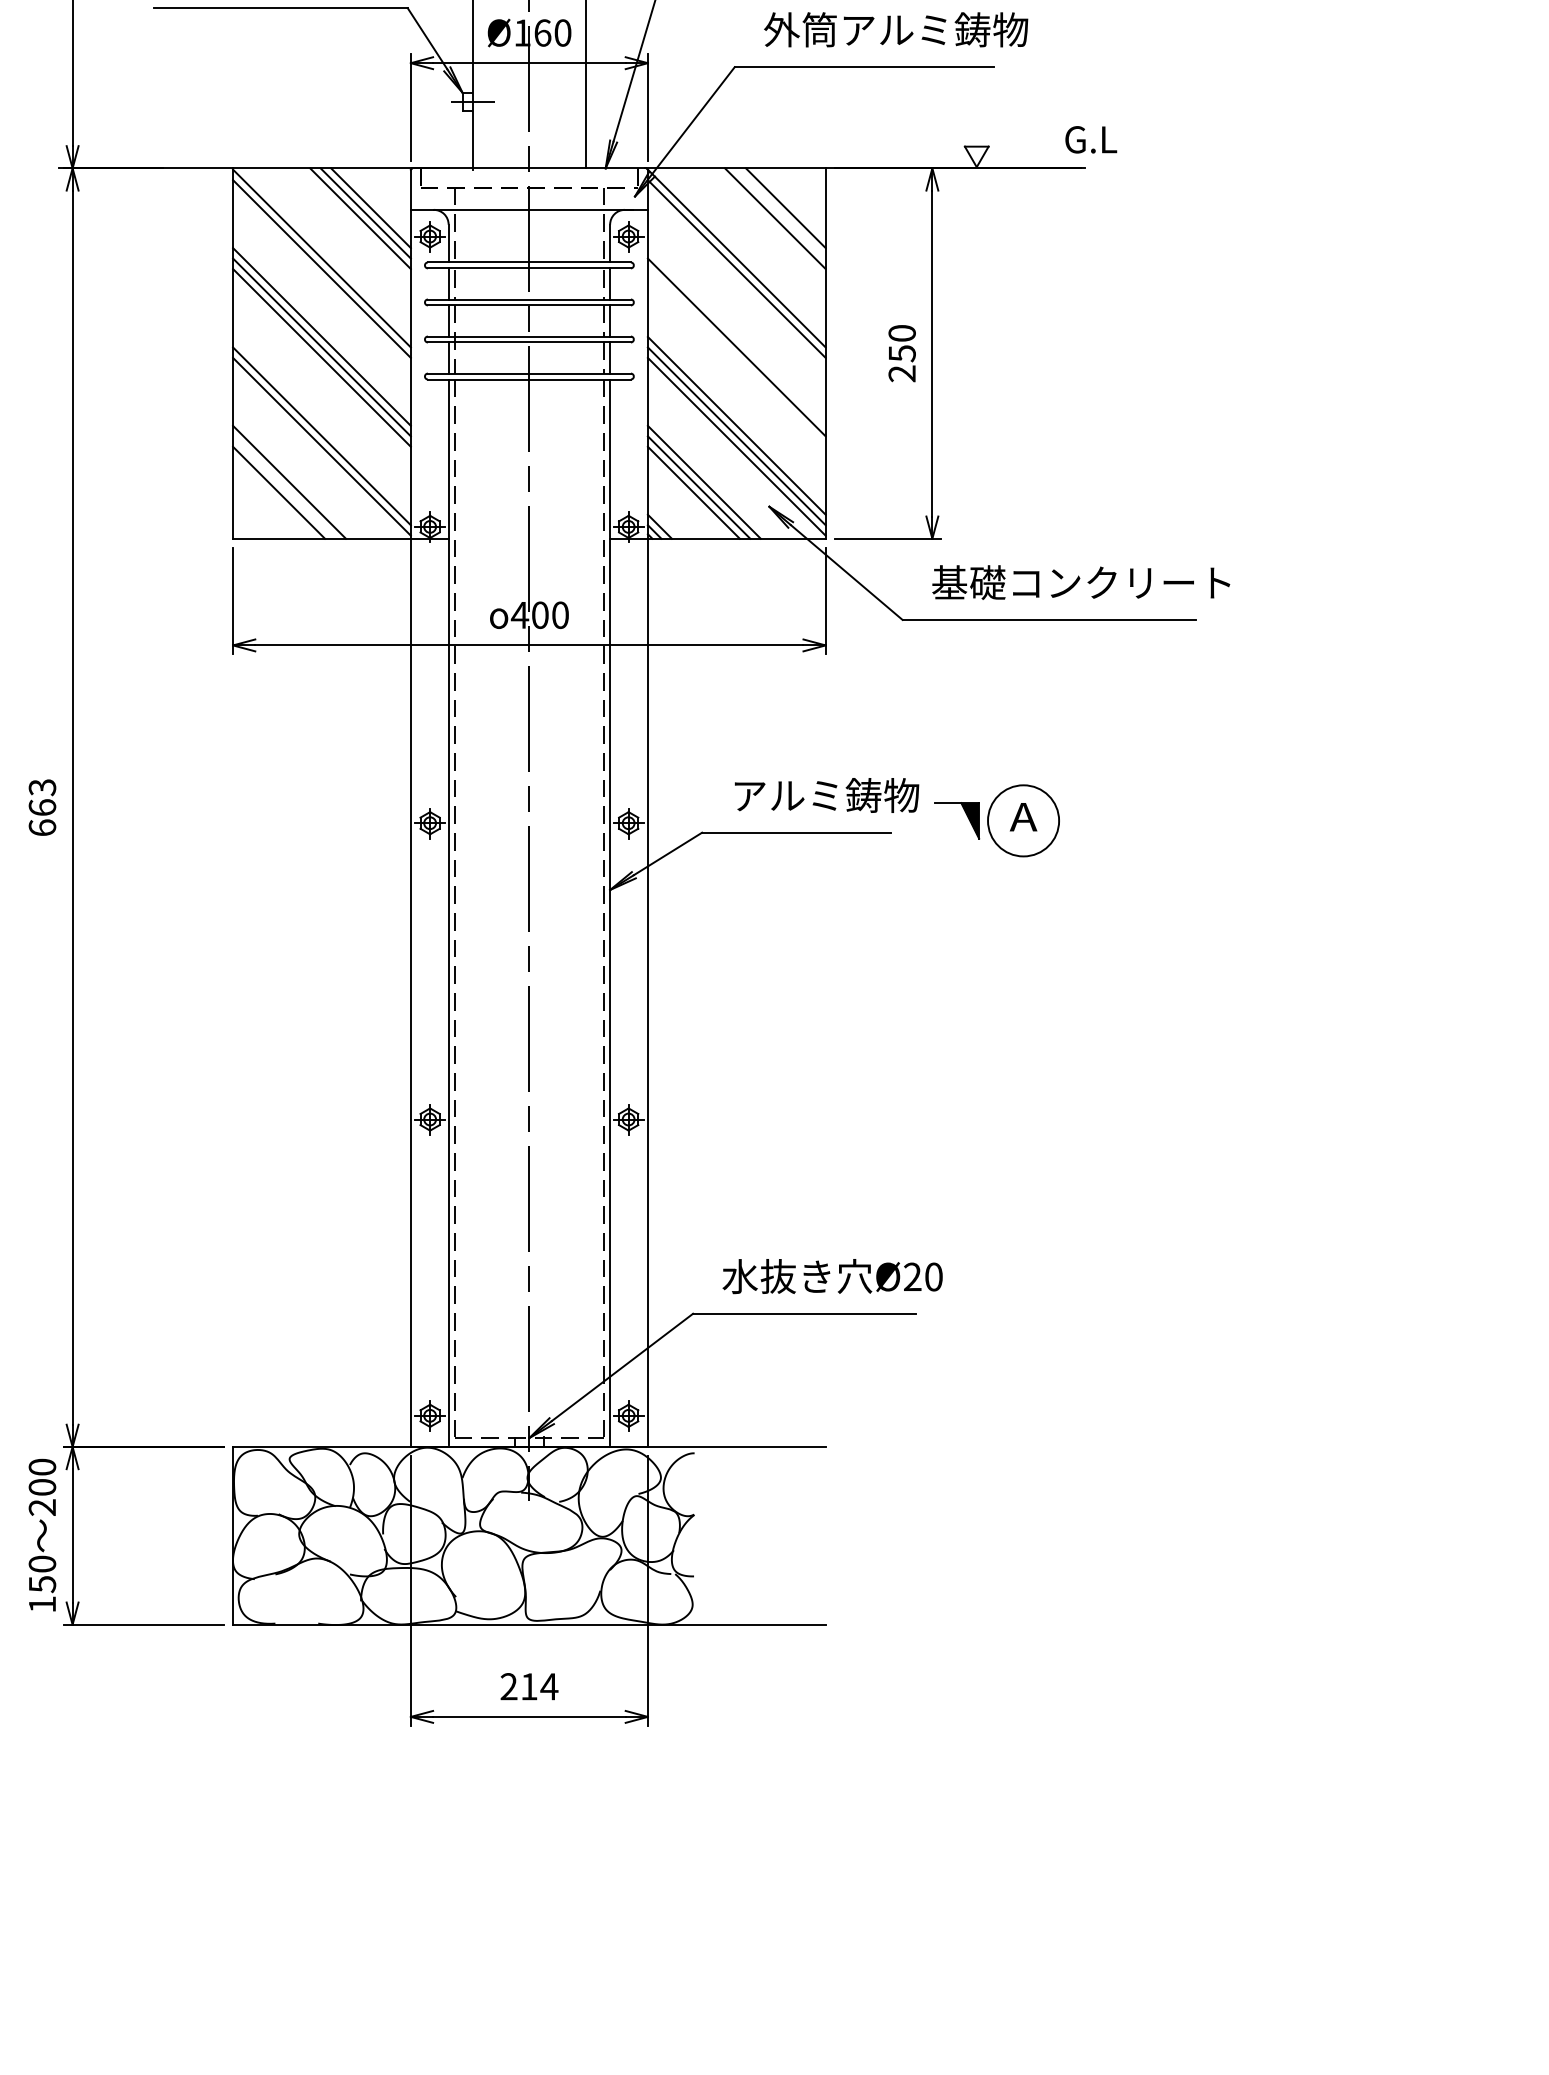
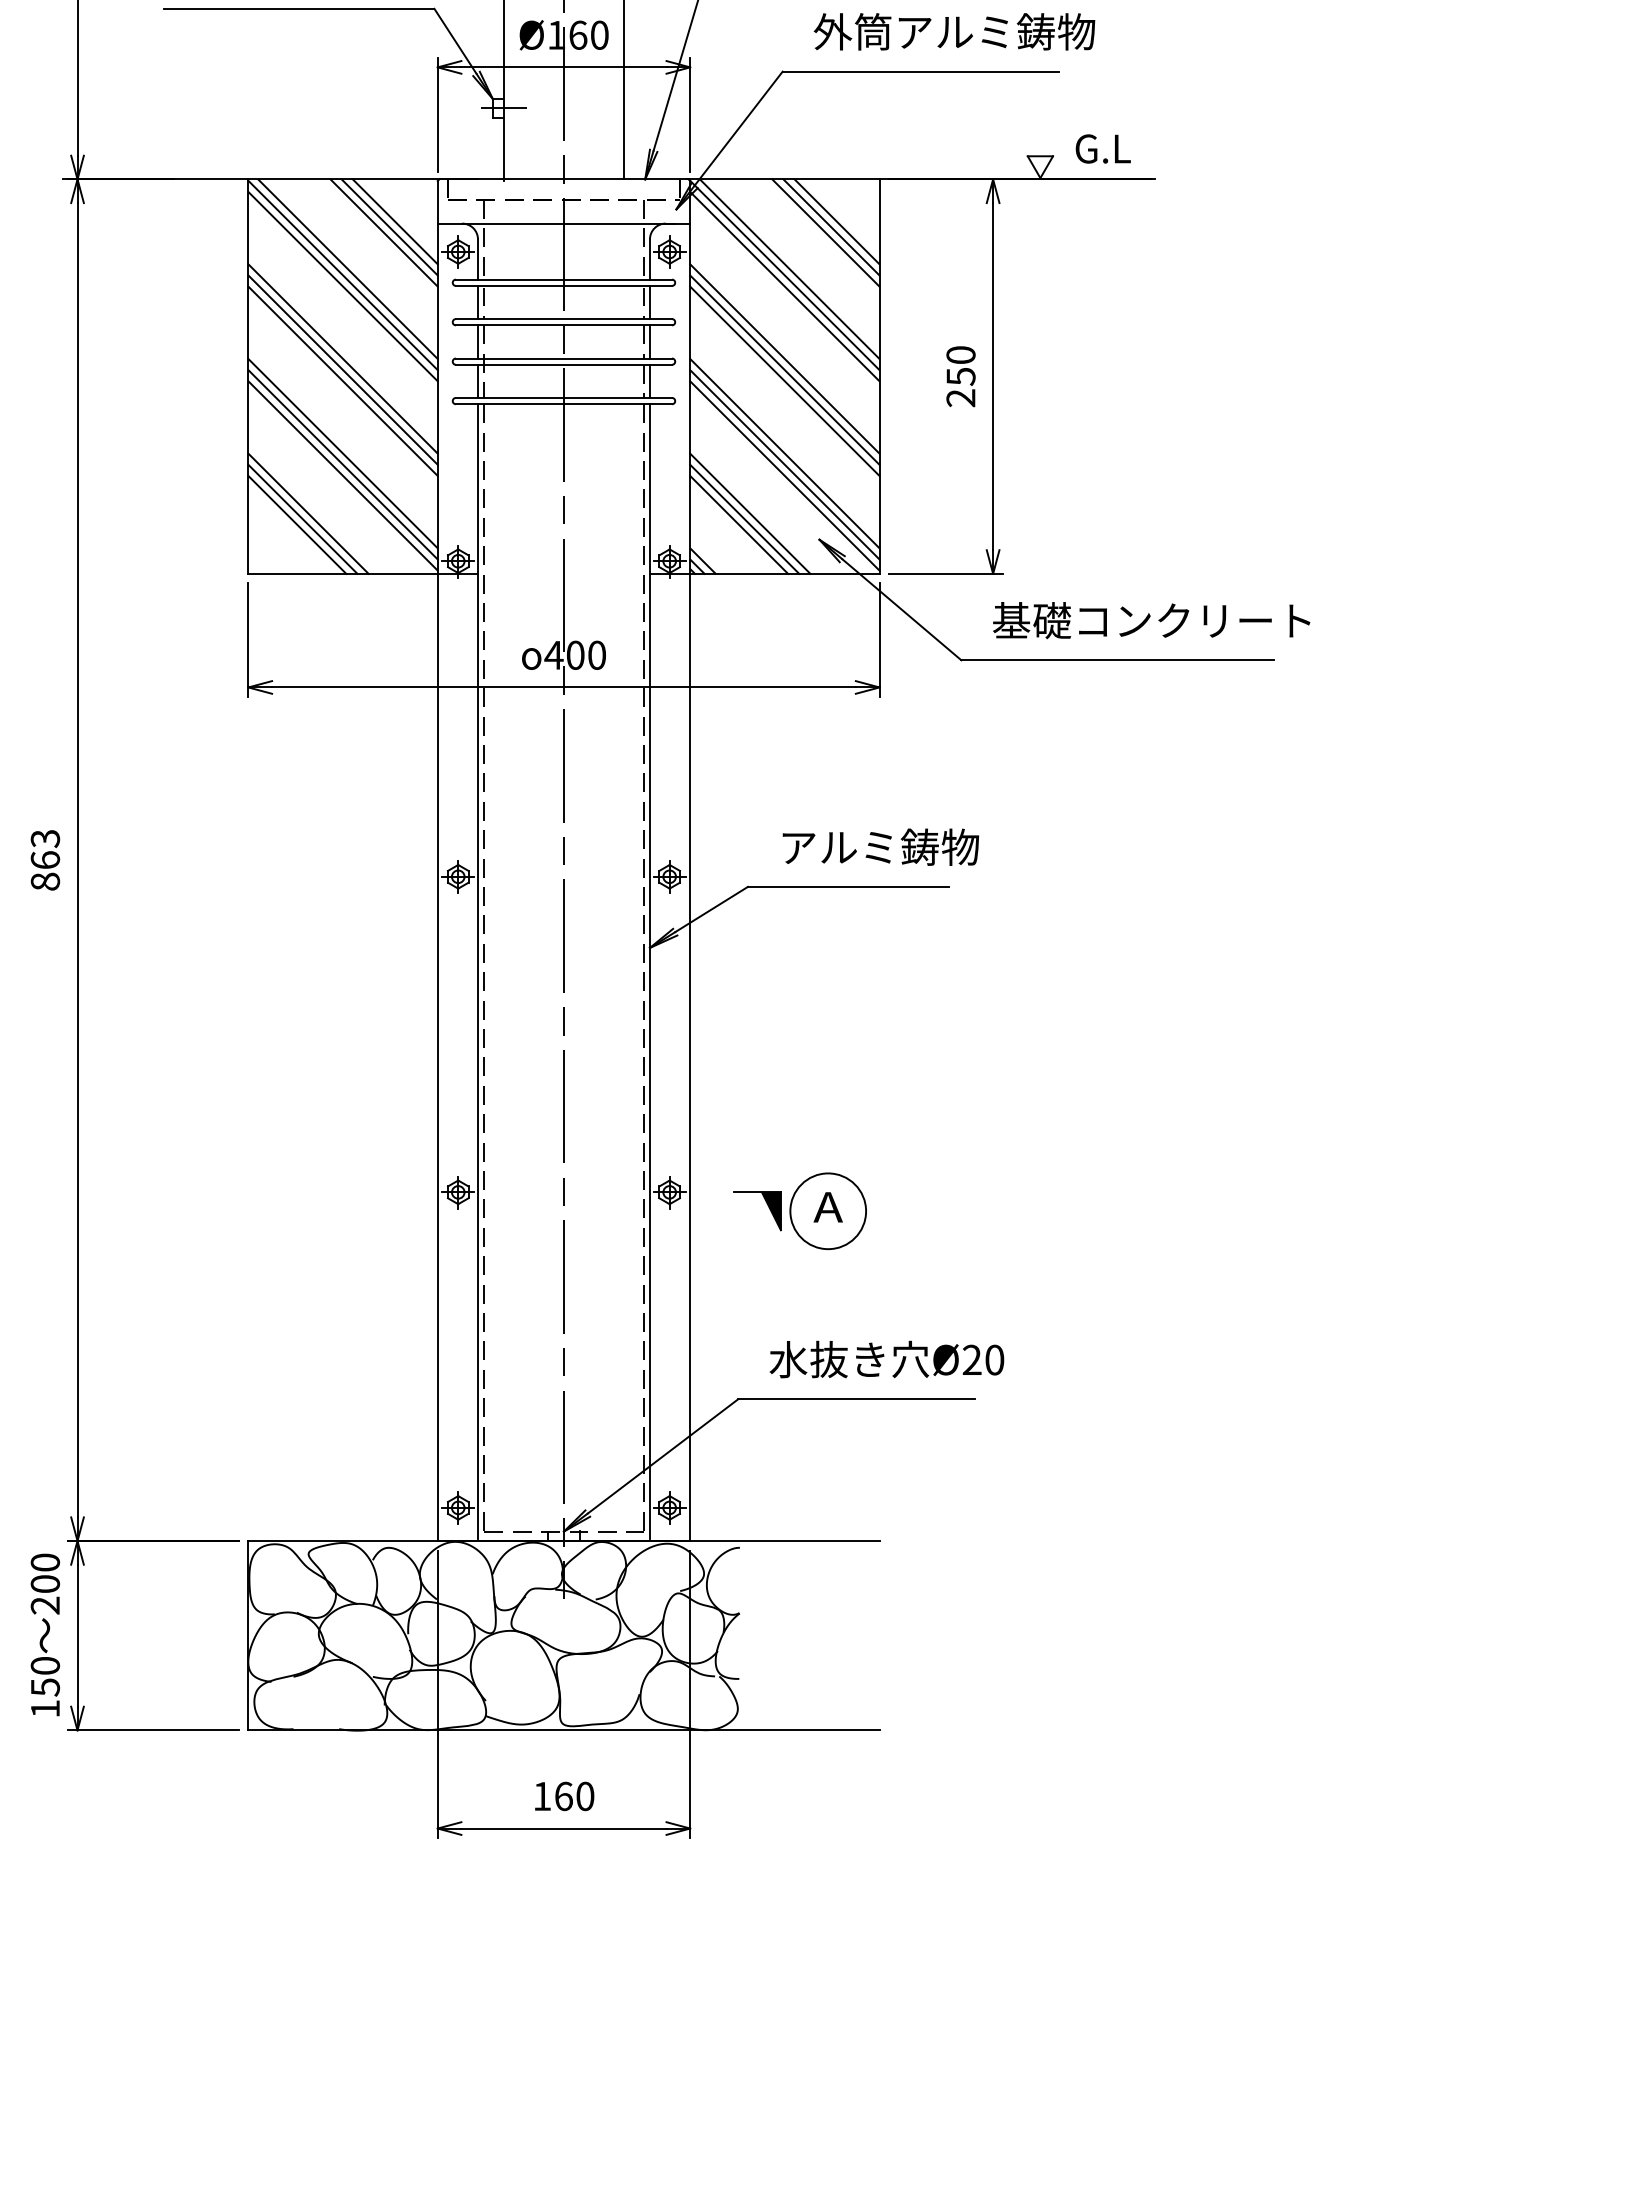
text: (1090, 139) -> (1102, 148), moved
line: (780, 213) -> (831, 227), added
line: (326, 252) -> (347, 268), added
line: (741, 252) -> (789, 268), added
line: (736, 336) -> (784, 358), added
line: (736, 357) -> (784, 380), added
line: (321, 425) -> (342, 453), added
line: (283, 486) -> (302, 518), added
part: (996, 821) -> (799, 1211), moved
text: (42, 827) -> (45, 881), 663 -> 863
text: (528, 1686) -> (563, 1796), 214 -> 160

